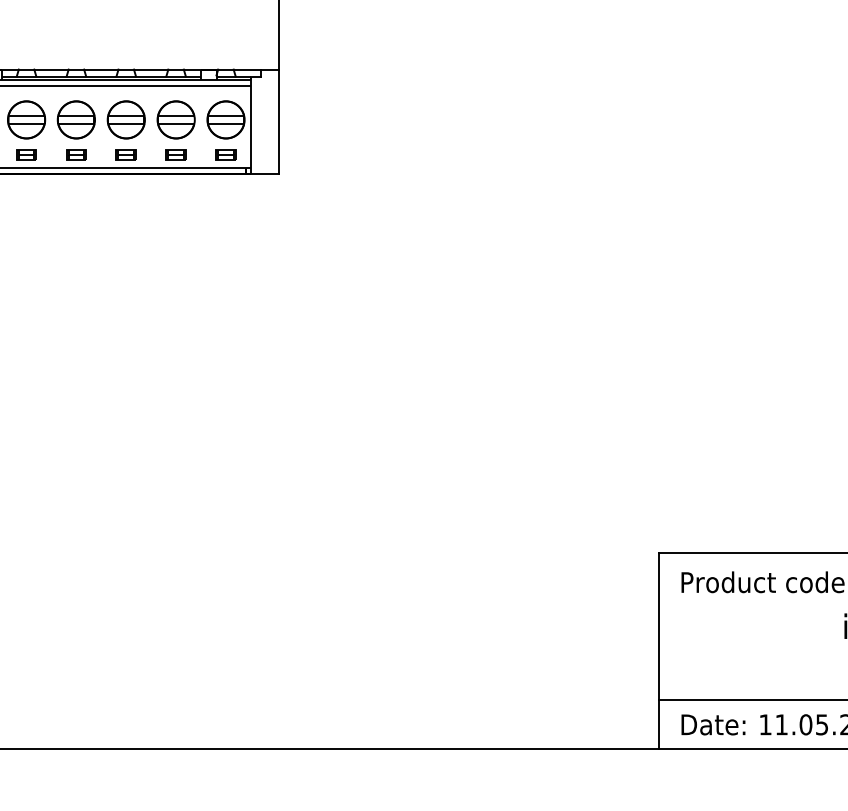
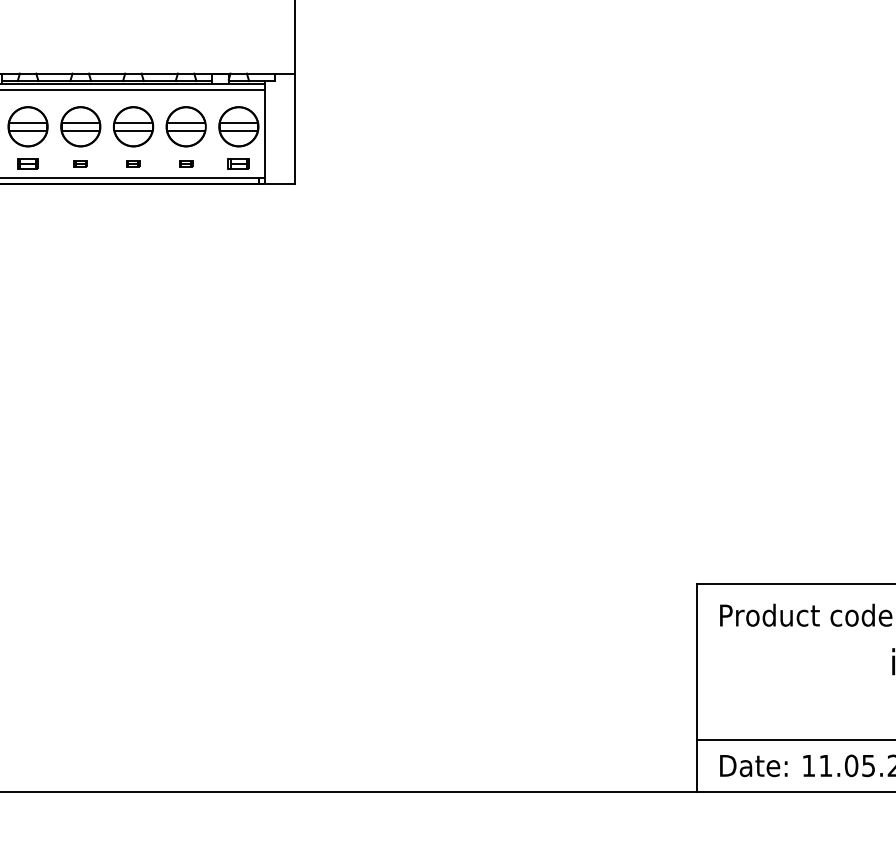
part: (76, 154) -> (80, 163), size x0.6
part: (126, 154) -> (133, 163), size x0.6
part: (176, 154) -> (186, 163), size x0.6

